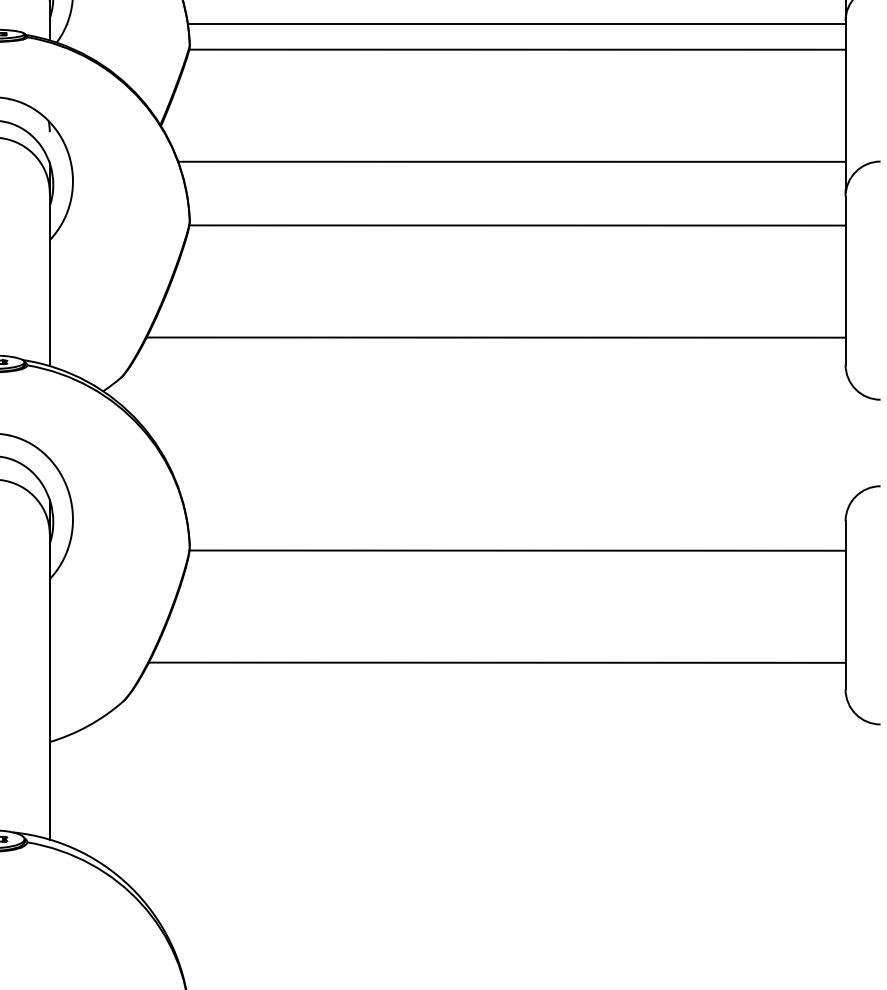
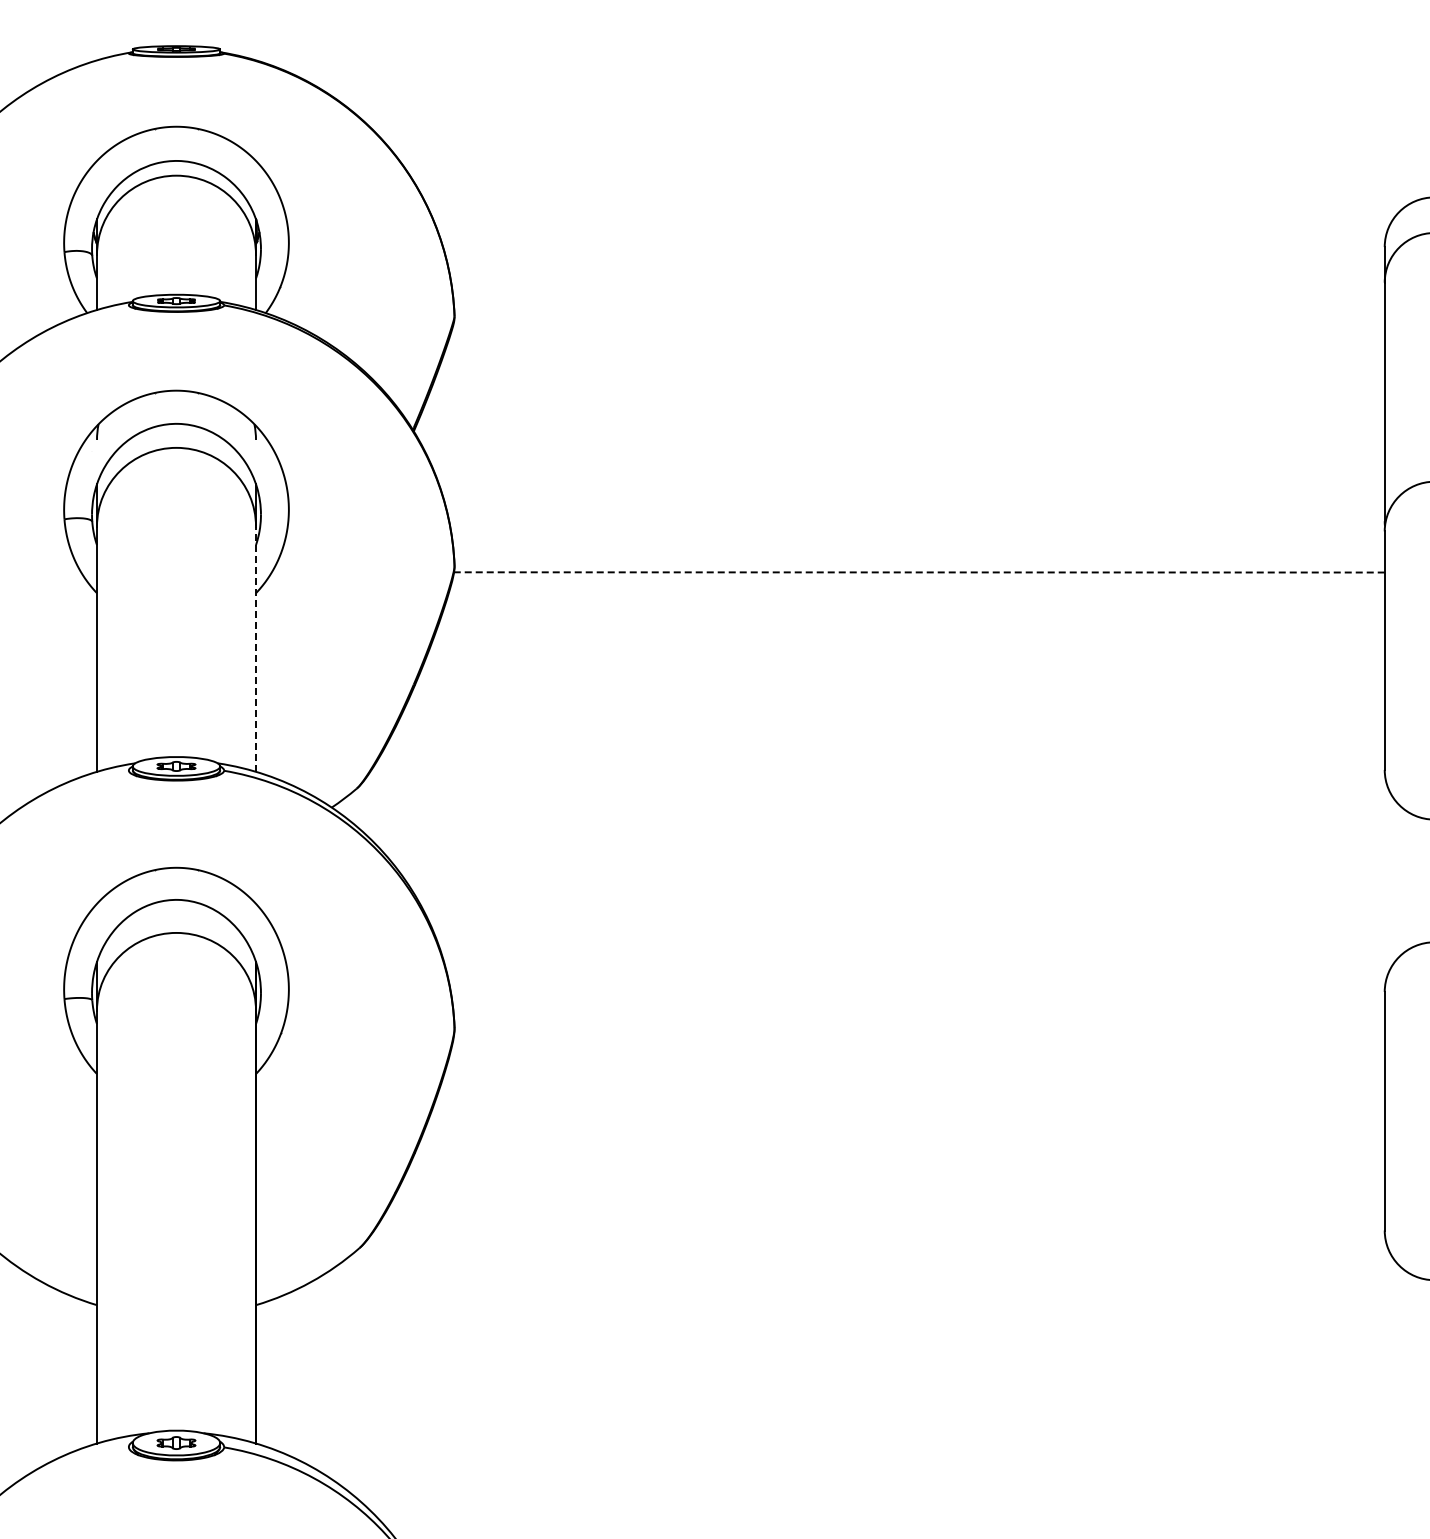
line: (516, 23) -> (917, 286), removed
line: (516, 50) -> (918, 323), removed
line: (511, 162) -> (911, 482), removed
line: (516, 225) -> (918, 572), solid -> dashed
line: (50, 279) -> (256, 649), solid -> dashed
line: (495, 337) -> (888, 731), removed
line: (517, 550) -> (919, 1033), removed
line: (497, 662) -> (890, 1192), removed

